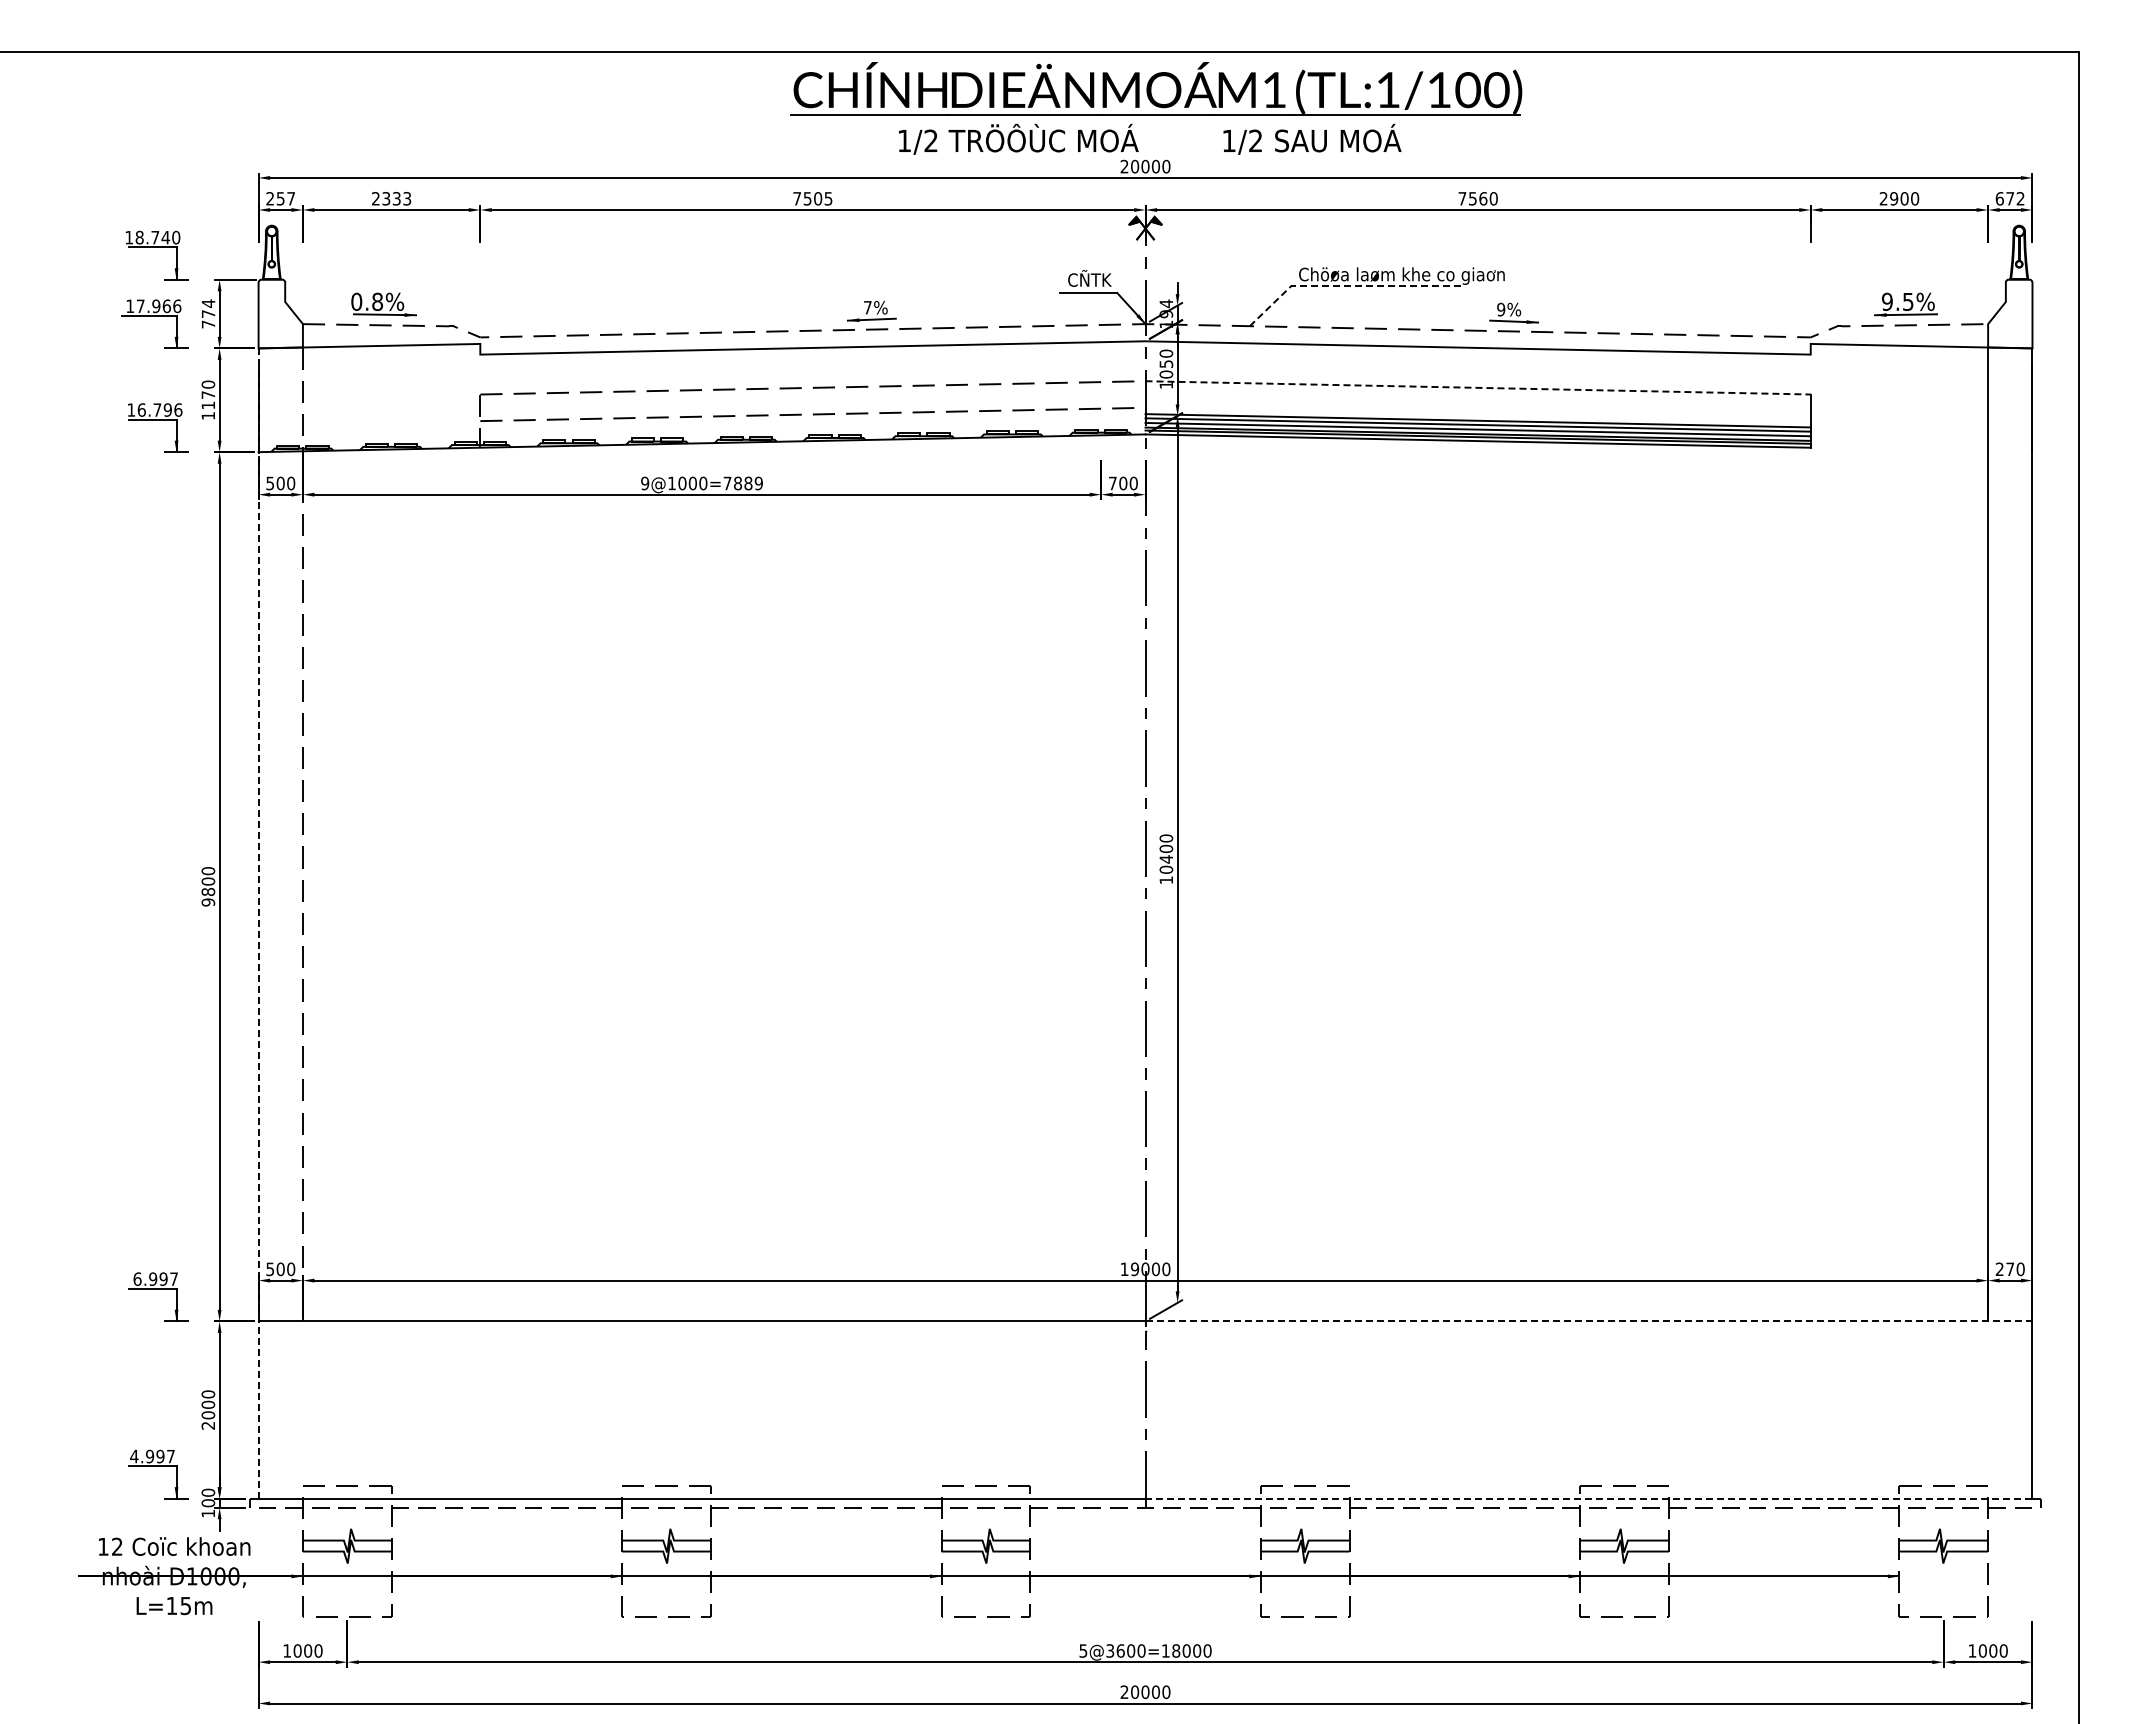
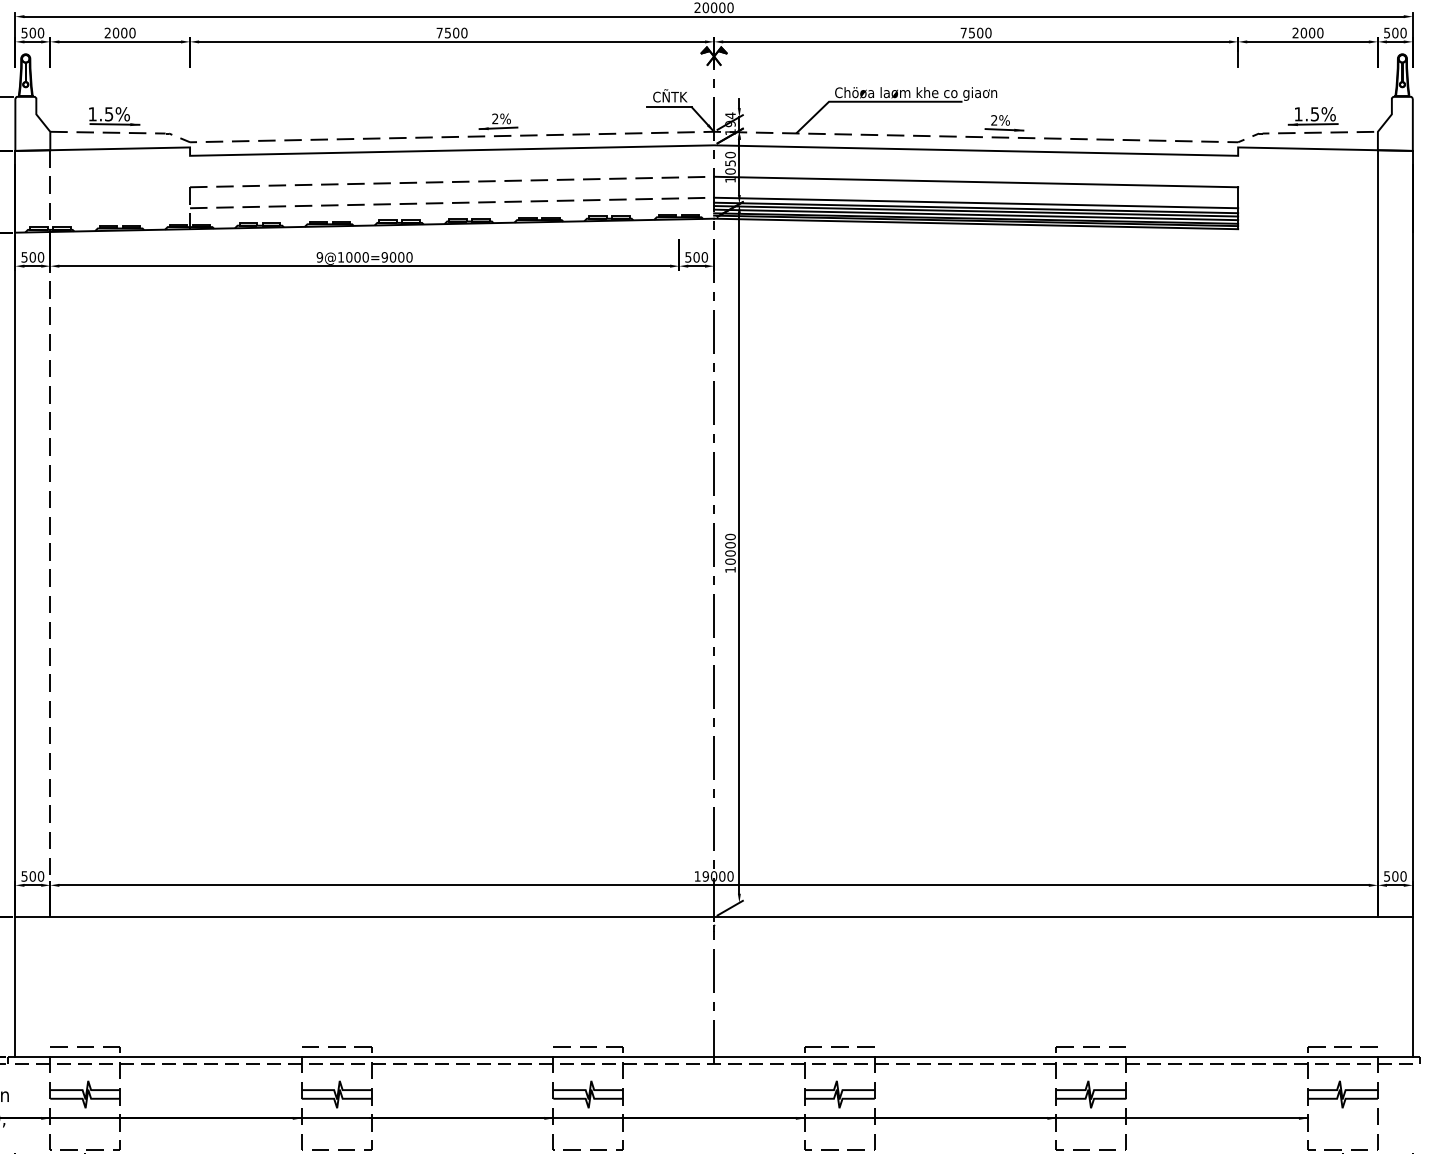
text: (280, 198) -> (32, 32), 257 -> 500
text: (396, 198) -> (124, 32), 2333 -> 2000
text: (828, 198) -> (464, 32), 7505 -> 7500
text: (1483, 198) -> (980, 32), 7560 -> 7500
text: (1894, 198) -> (1304, 32), 2900 -> 2000
text: (2009, 198) -> (1394, 32), 672 -> 500
line: (1347, 285) -> (873, 101), dashed -> solid
text: (366, 301) -> (100, 113), 0.8%%% -> 1.5%%%
text: (1887, 301) -> (1298, 113), 9.5%%% -> 1.5%%%
text: (867, 307) -> (495, 118), 7% -> 2%
text: (1501, 309) -> (994, 120), 9% -> 2%
line: (1478, 387) -> (976, 181), dashed -> solid
line: (1477, 414) -> (975, 203), added
text: (742, 483) -> (396, 257), 9@1000=7889 -> 9@1000=9000
text: (1112, 483) -> (688, 257), 700 -> 500
text: (1166, 859) -> (730, 553), 10400 -> 10000
line: (258, 924) -> (15, 604), dashed -> solid
text: (2005, 1269) -> (1391, 876), 270 -> 500
line: (1589, 1321) -> (1063, 917), dashed -> solid
line: (1588, 1498) -> (1063, 1056), dashed -> solid

